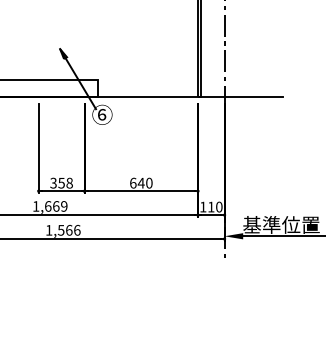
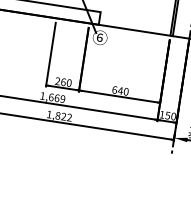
text: (61, 182) -> (63, 81), 358 -> 260
text: (211, 206) -> (168, 115), 110 -> 150
text: (68, 229) -> (63, 116), 1,566 -> 1,822

